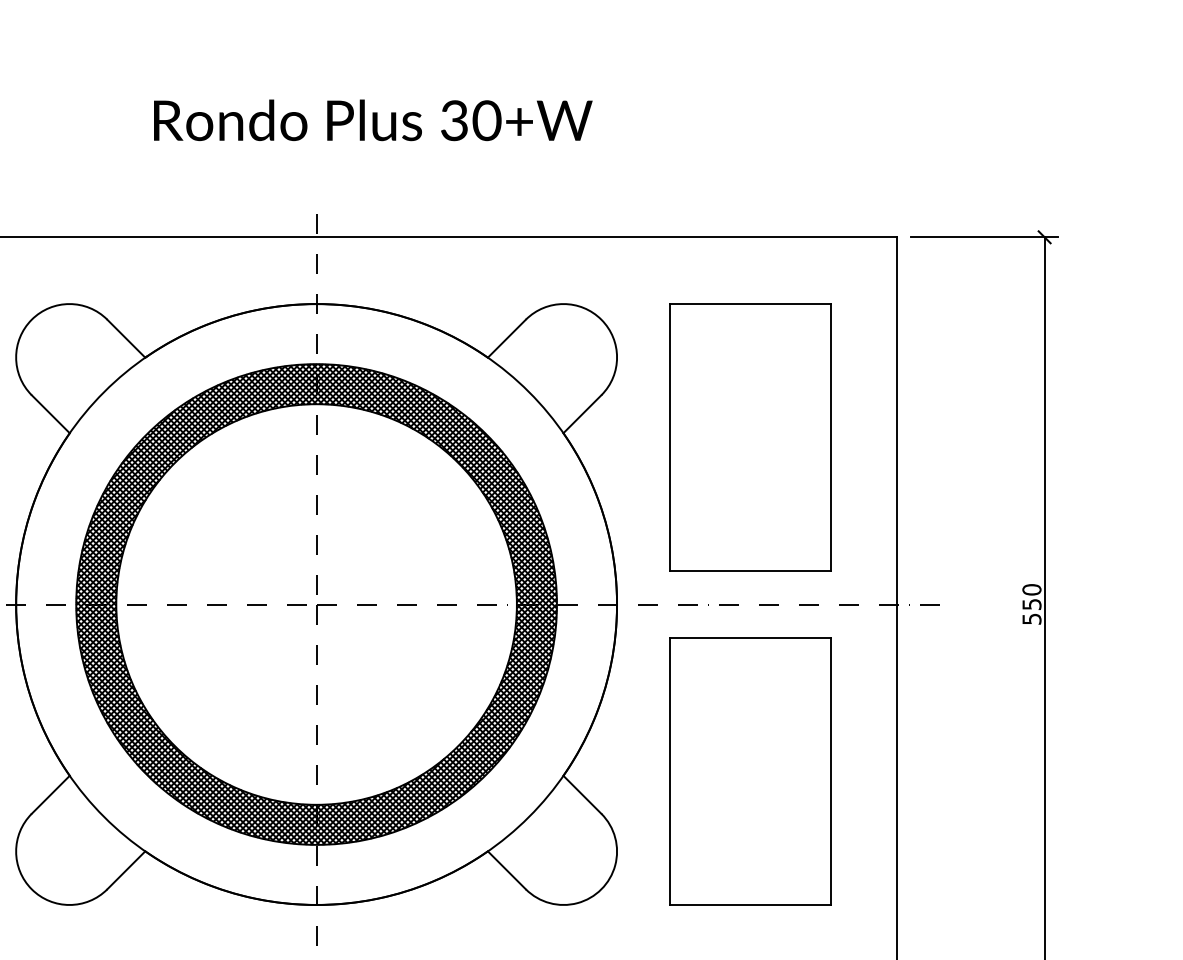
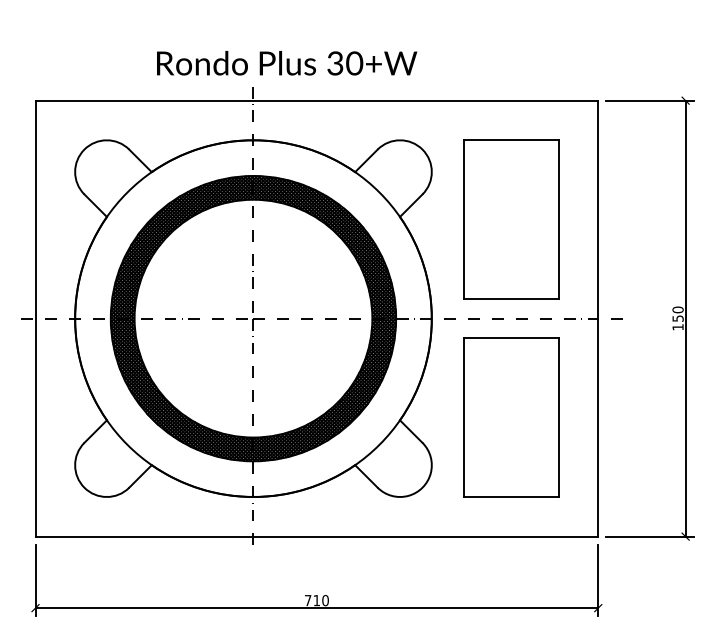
text: (373, 120) -> (287, 63), moved
text: (1030, 619) -> (677, 327), 550 -> 150

